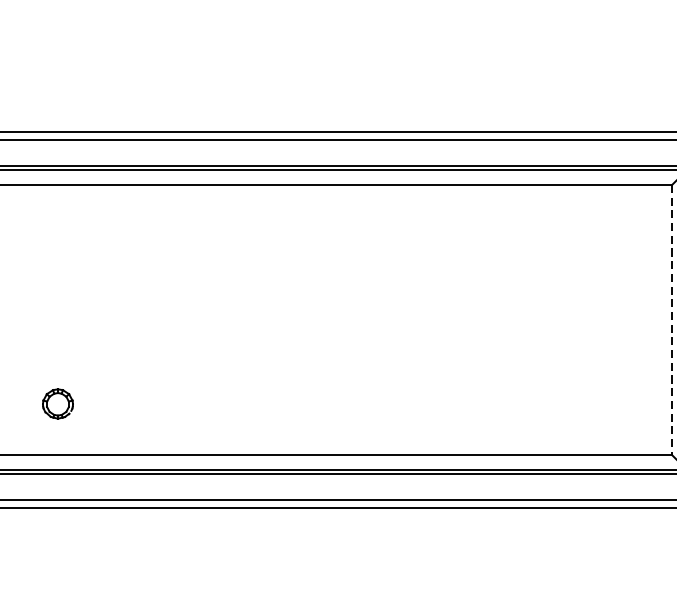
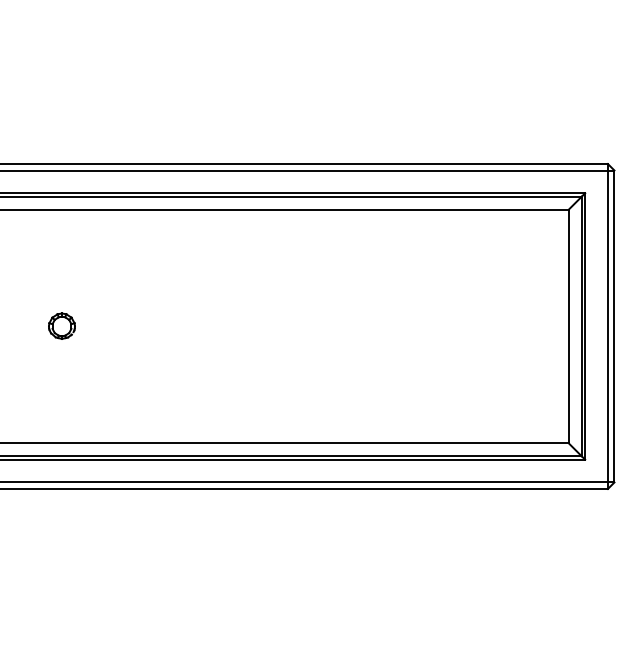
line: (671, 320) -> (568, 326), dashed -> solid
part: (57, 403) -> (61, 325), moved

